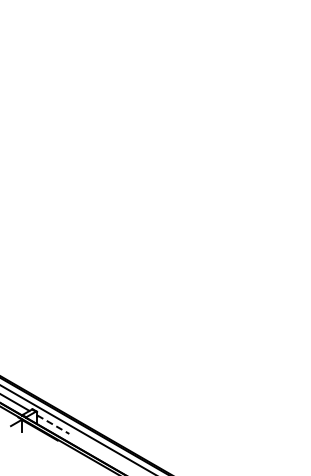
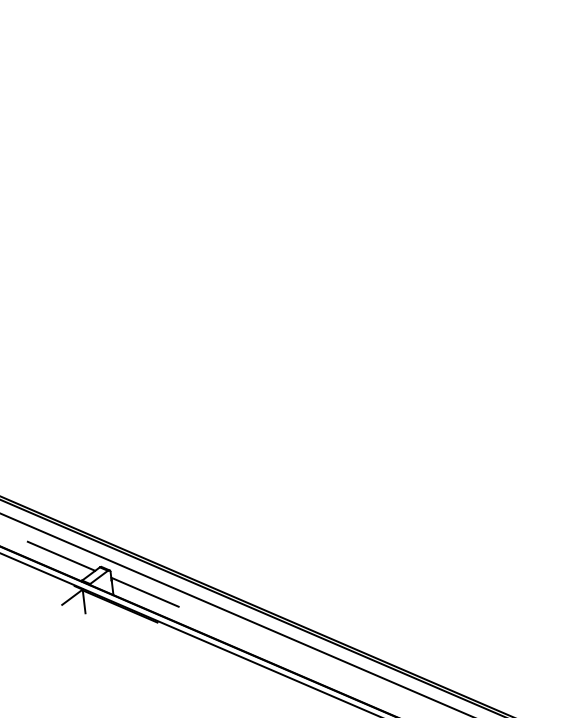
line: (53, 424) -> (145, 591), dashed -> solid

